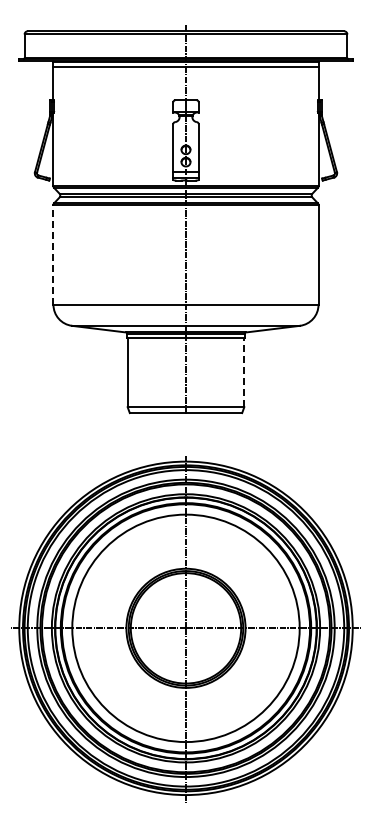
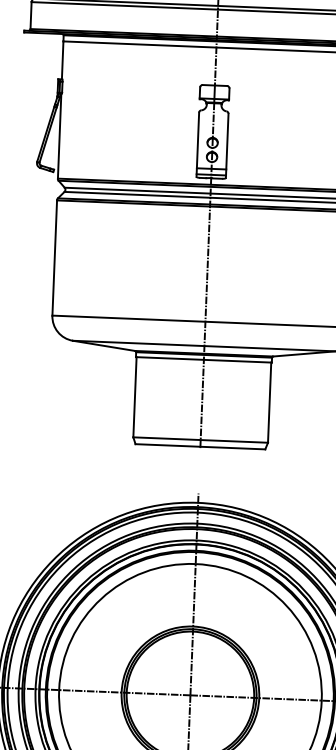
line: (53, 254) -> (54, 257), dashed -> solid
line: (244, 372) -> (269, 402), dashed -> solid

